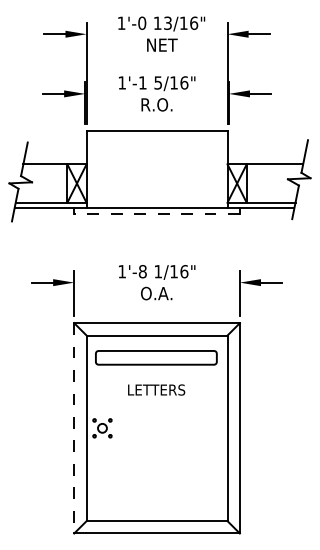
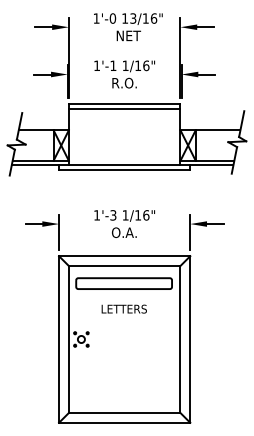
text: (157, 82) -> (125, 65), 5/16" -> 1/16"
line: (156, 136) -> (124, 108), added
line: (157, 213) -> (125, 169), dashed -> solid
text: (142, 271) -> (113, 215), 1'-8 -> 1'-3
line: (74, 428) -> (59, 339), dashed -> solid

